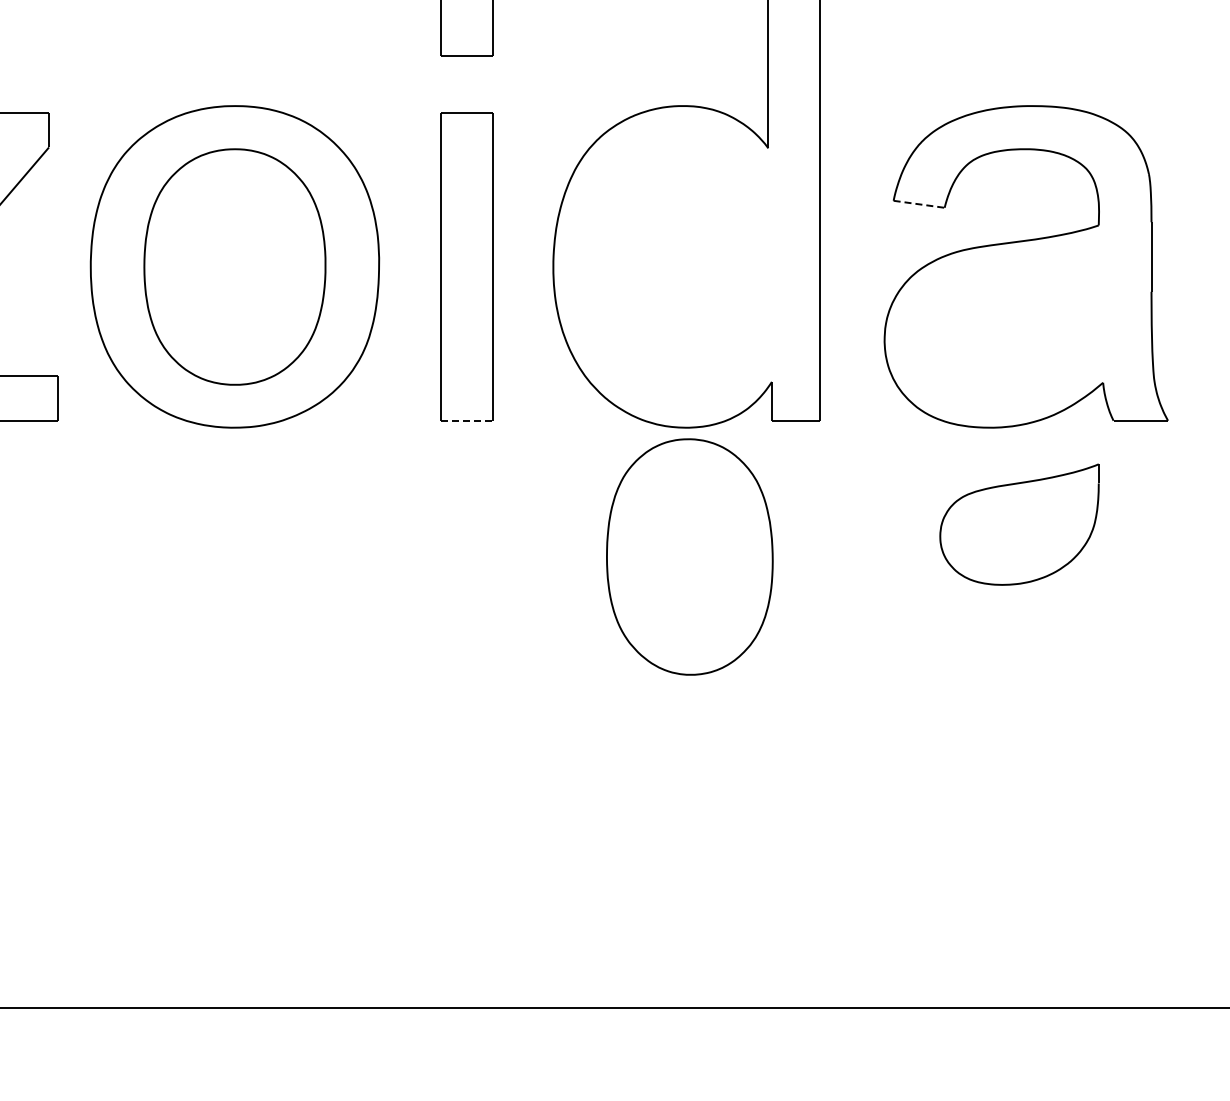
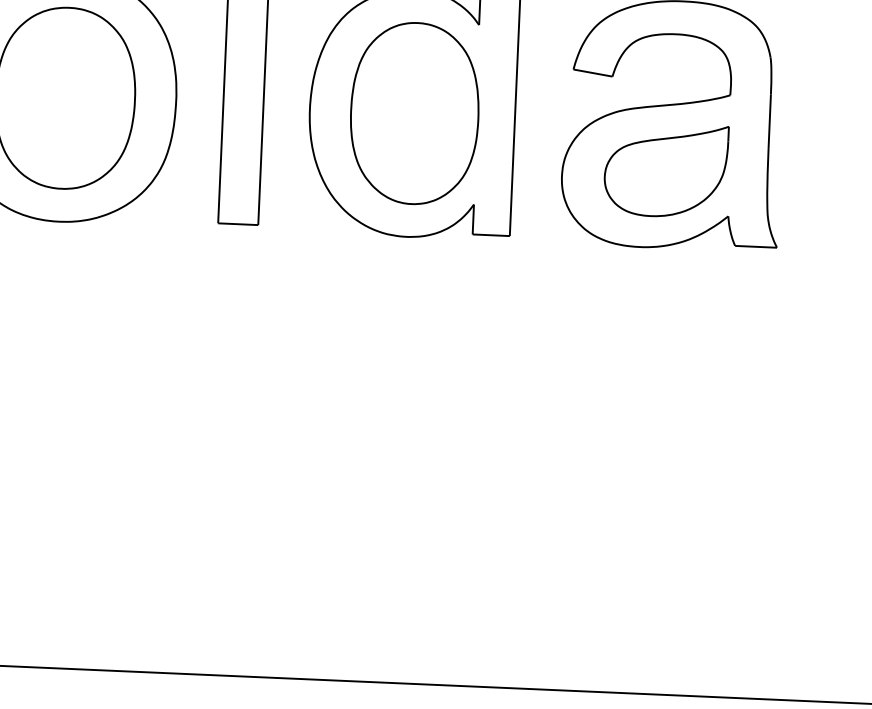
line: (919, 204) -> (593, 73), dashed -> solid
line: (467, 420) -> (238, 223), dashed -> solid
part: (1019, 524) -> (666, 170), moved
part: (689, 556) -> (414, 113), moved

